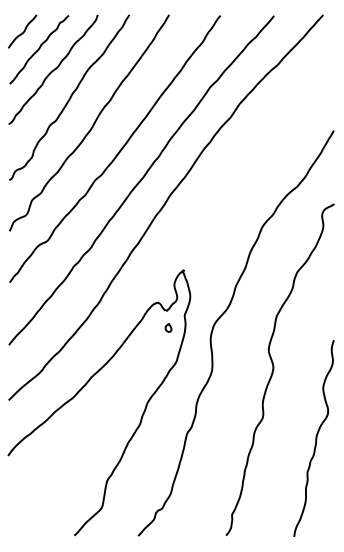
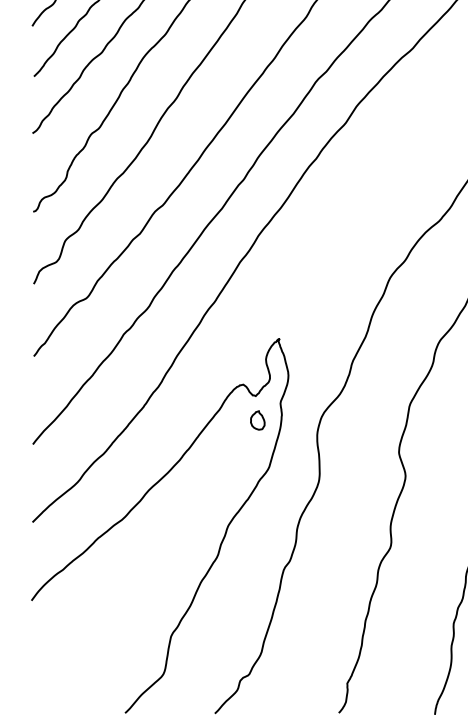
part: (168, 327) -> (257, 419), size x1.67

